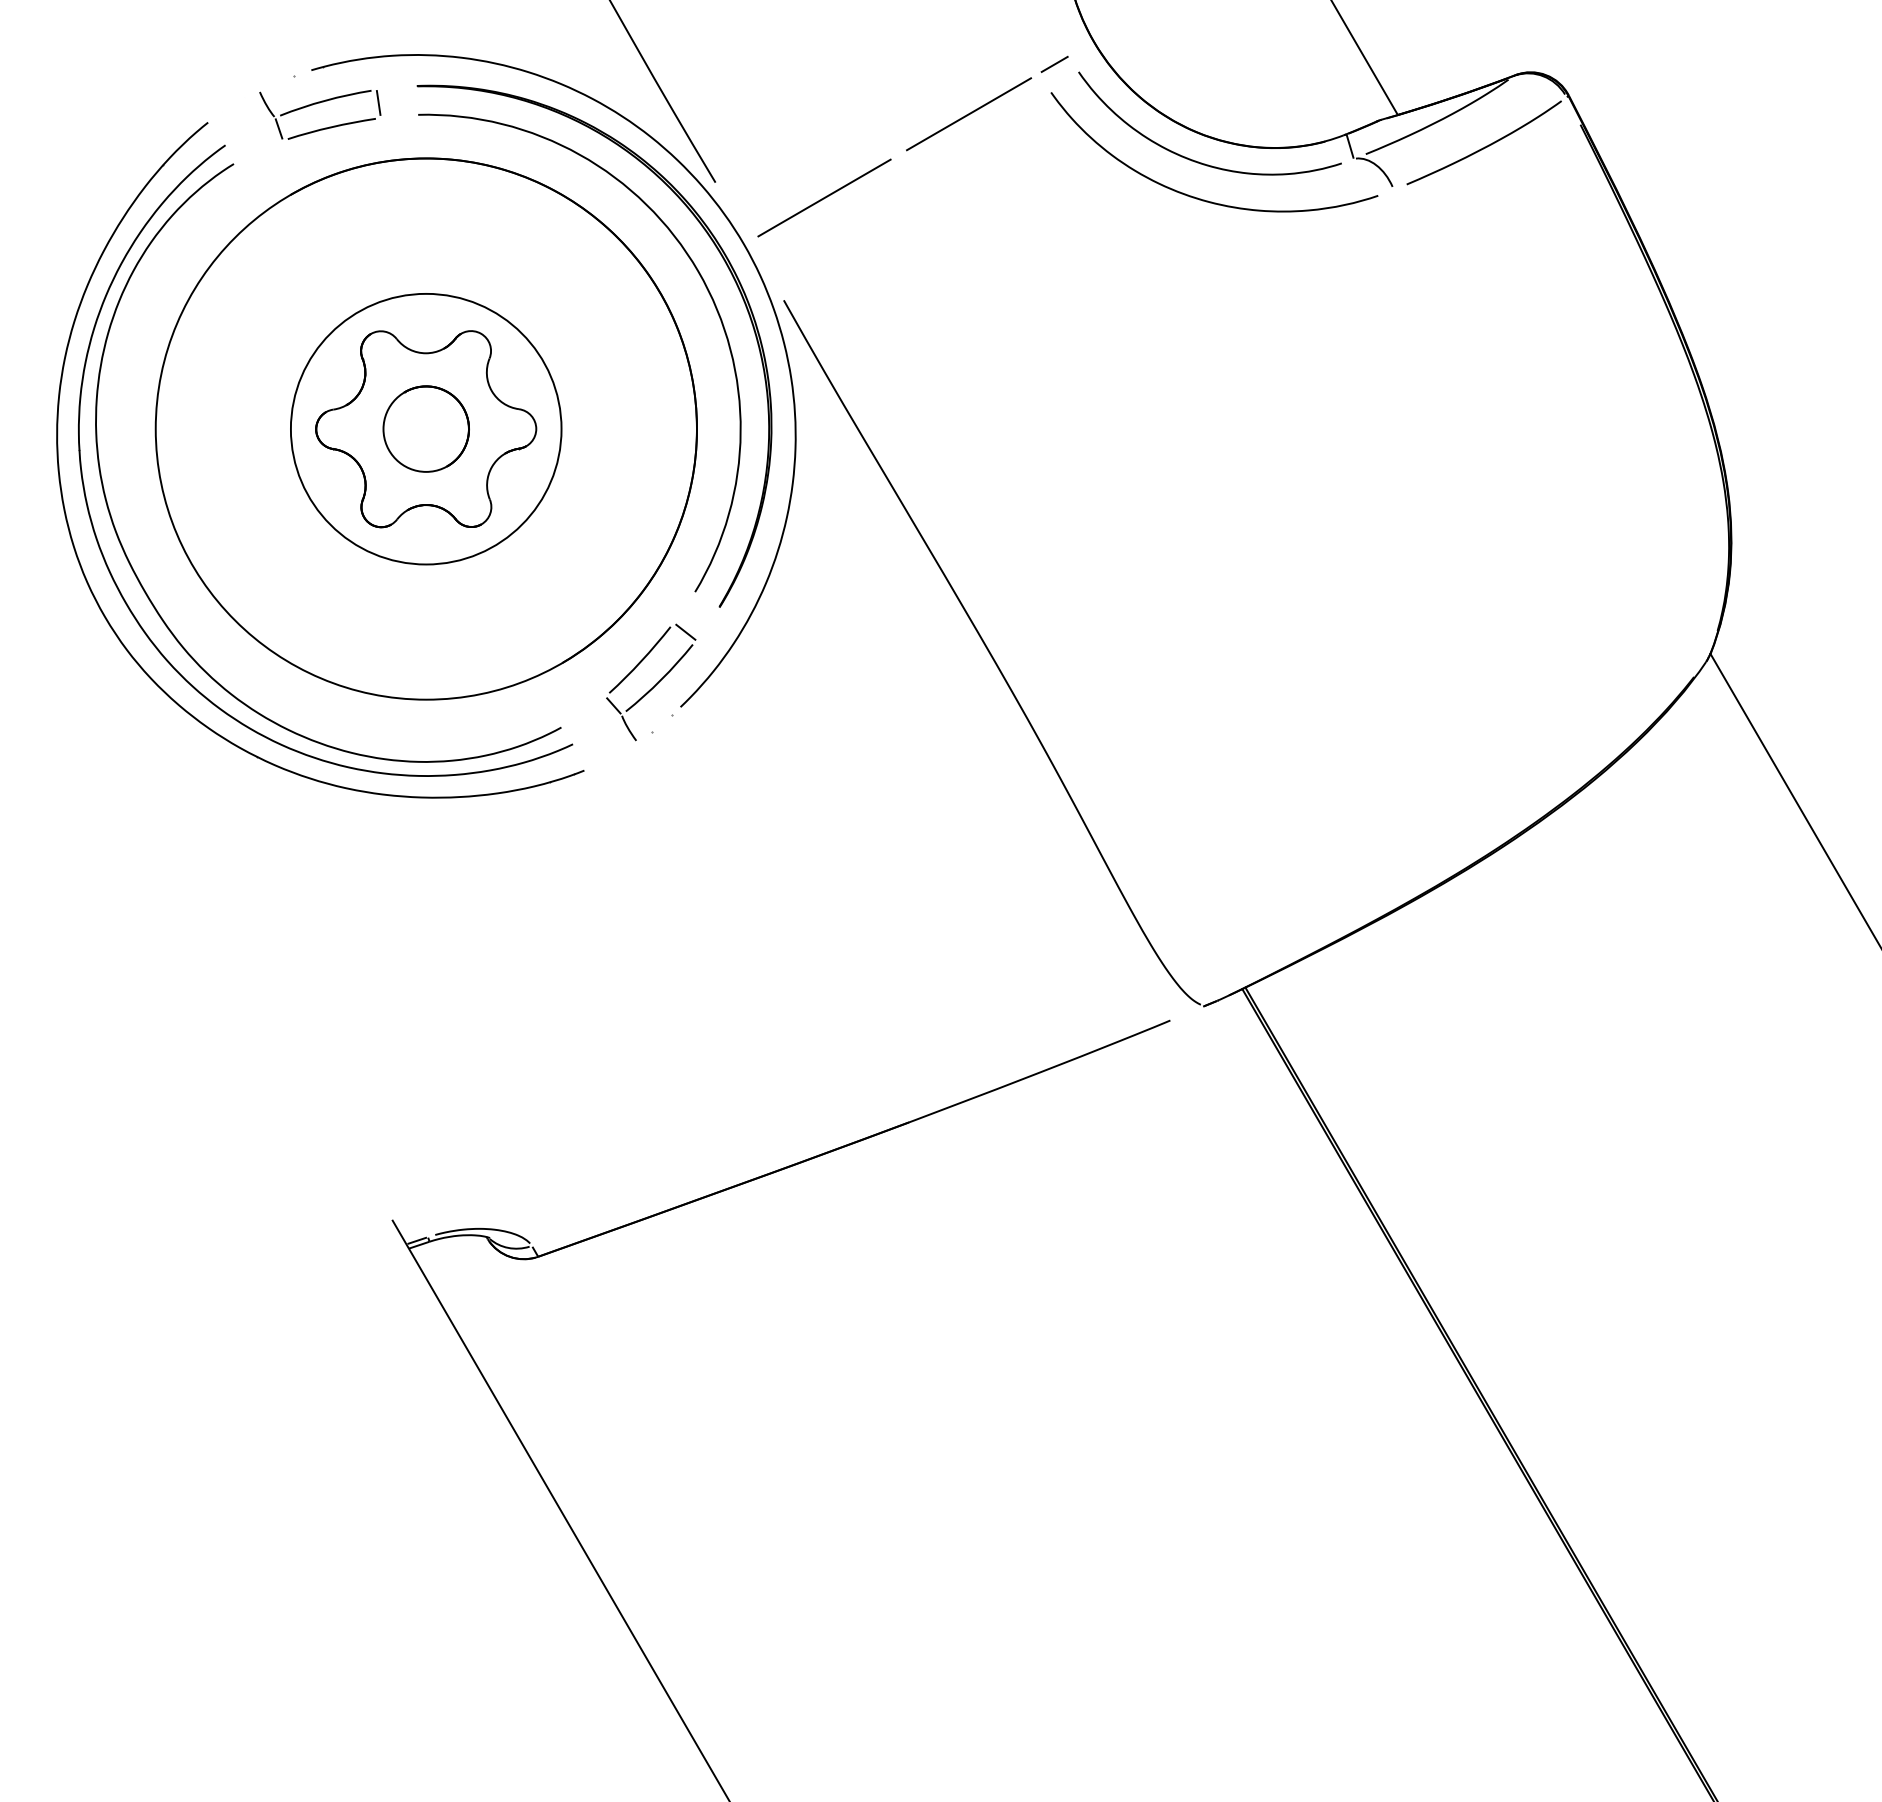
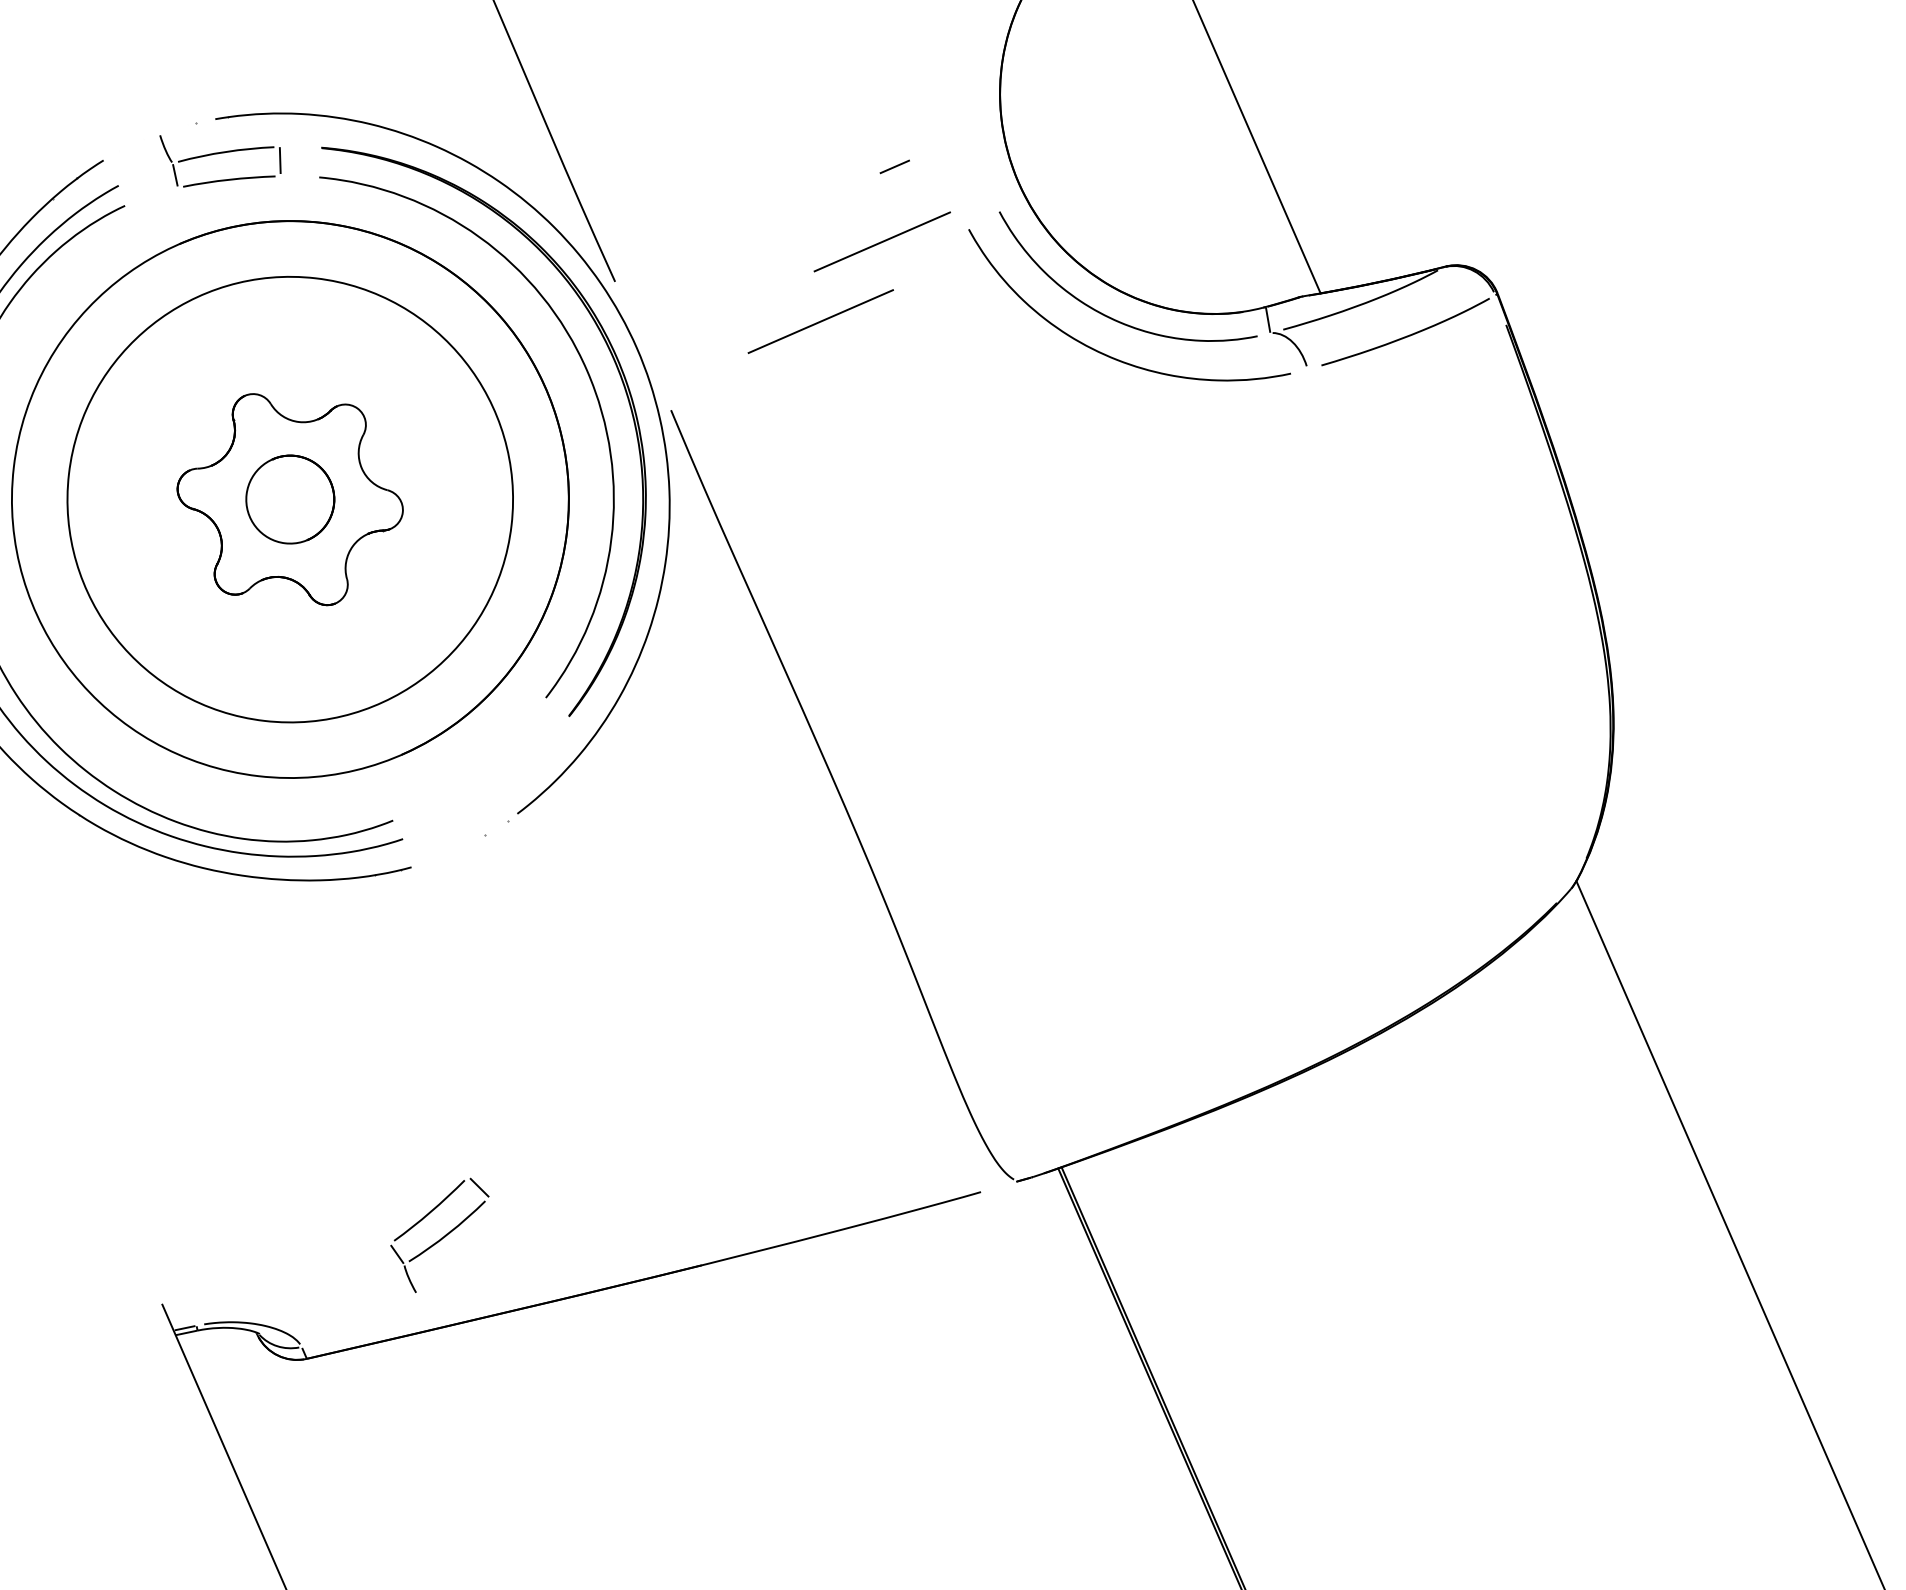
line: (1054, 63) -> (894, 165), moved
line: (824, 197) -> (820, 321), moved
circle: (425, 428) -> (289, 498), size x1.6
part: (651, 682) -> (438, 1234), moved

